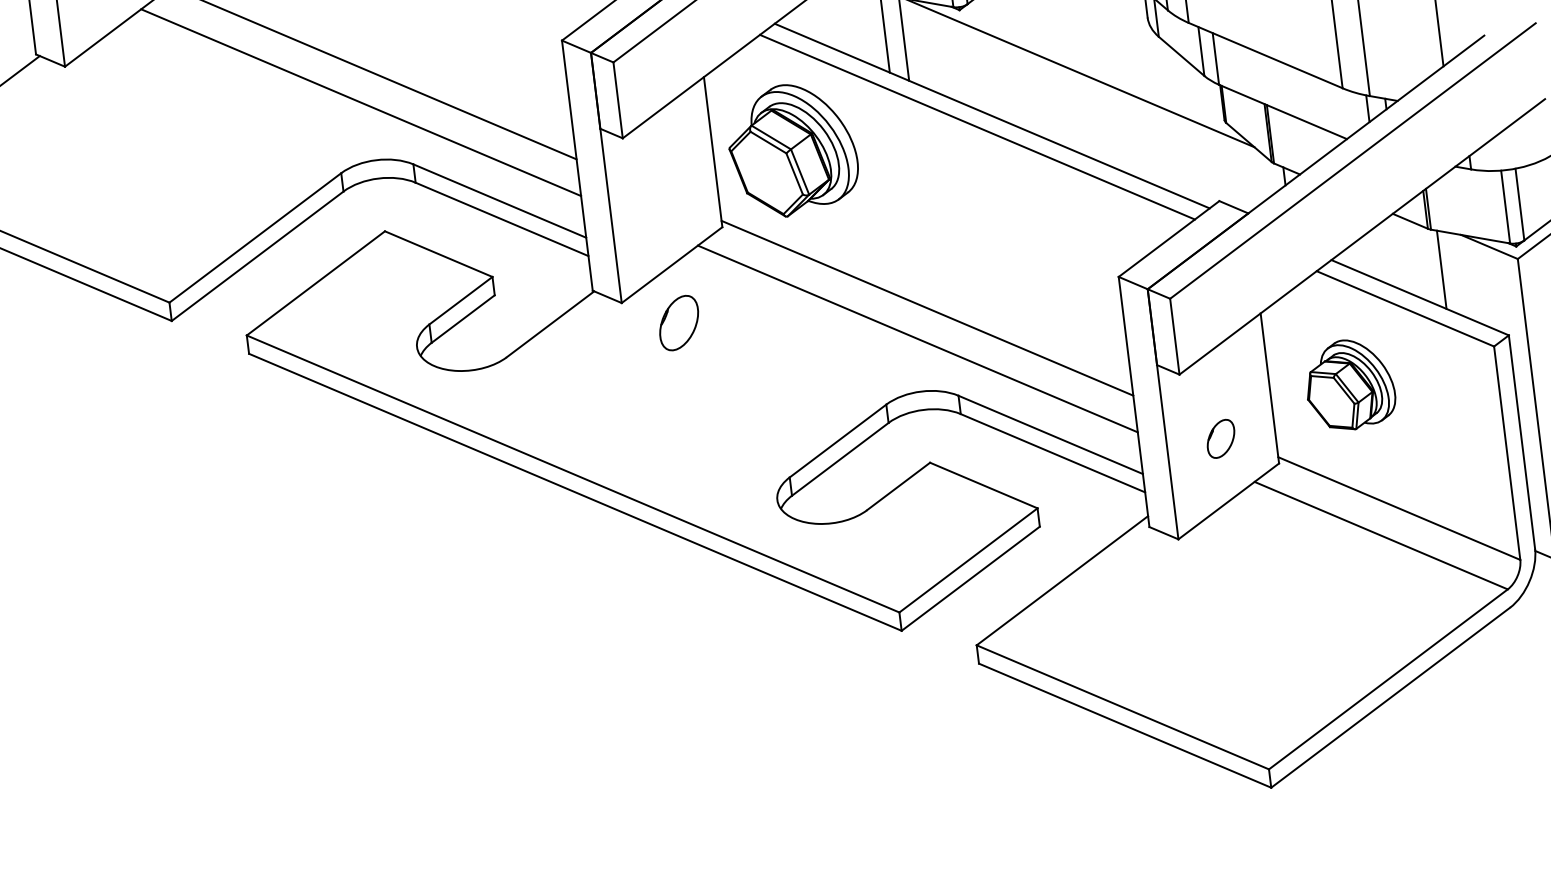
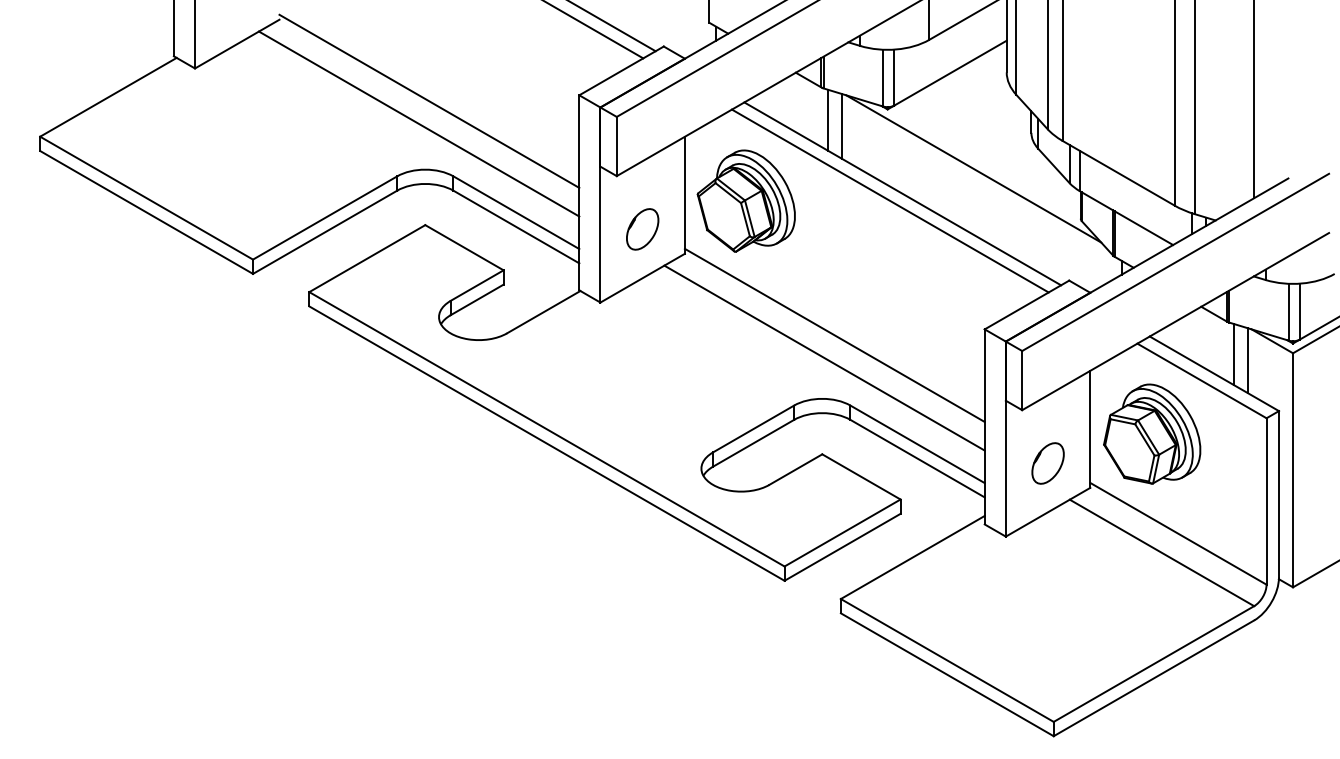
line: (1460, 275) -> (1247, 360), added
part: (678, 323) -> (642, 229), moved
part: (1350, 384) -> (1152, 433), size x1.43
part: (1220, 439) -> (1047, 463), size x1.43

